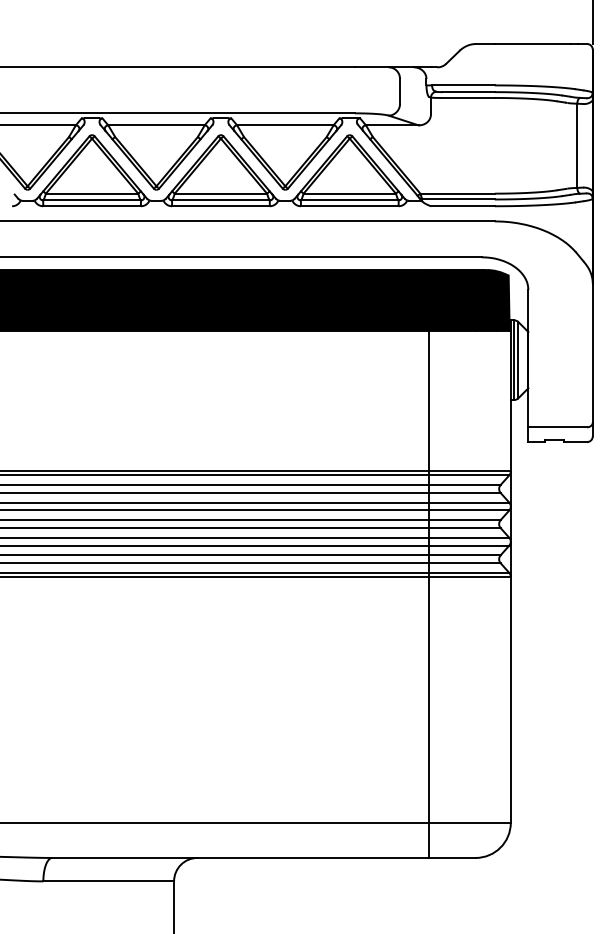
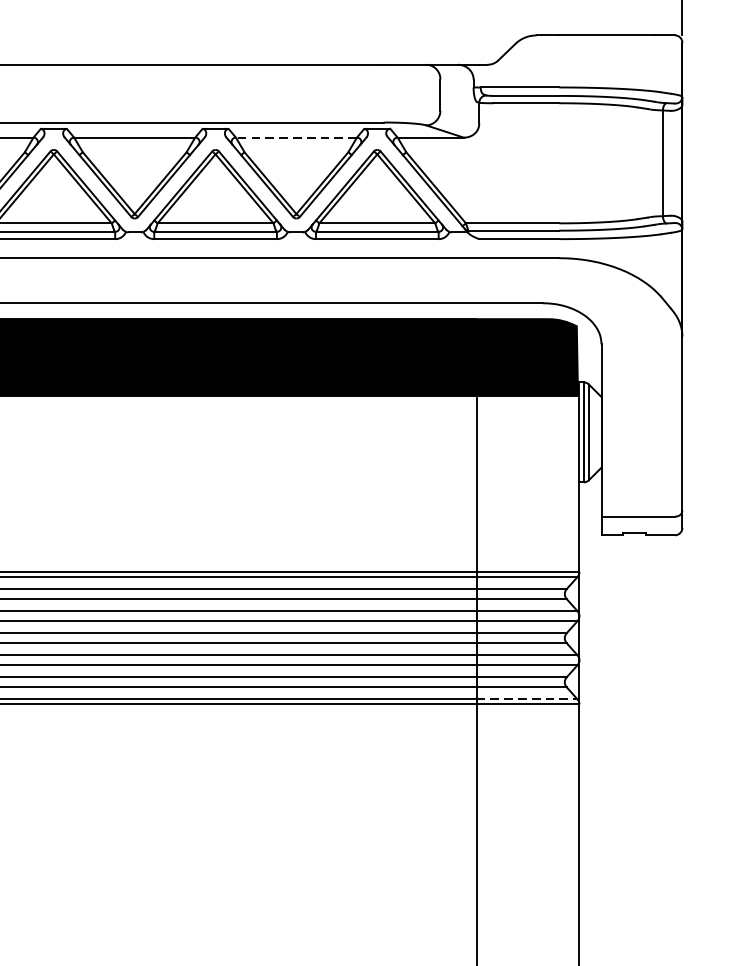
line: (284, 125) -> (295, 137), solid -> dashed
line: (469, 572) -> (527, 698), solid -> dashed

